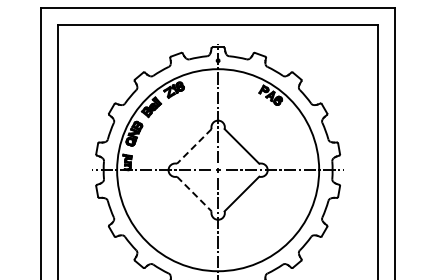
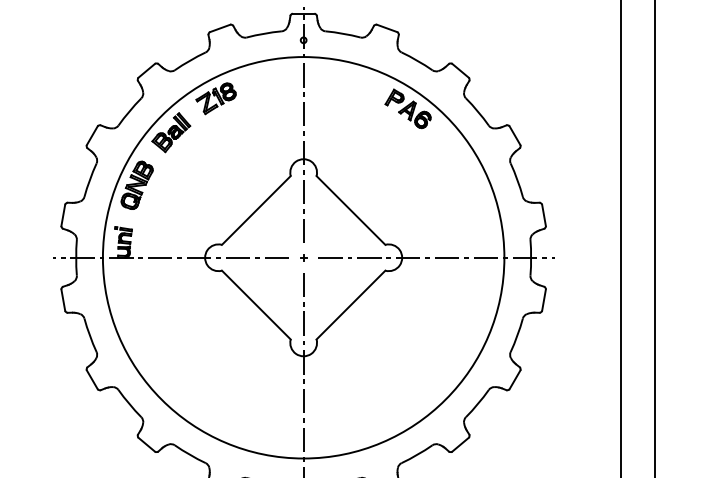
line: (193, 146) -> (254, 210), dashed -> solid
line: (194, 194) -> (256, 306), dashed -> solid

